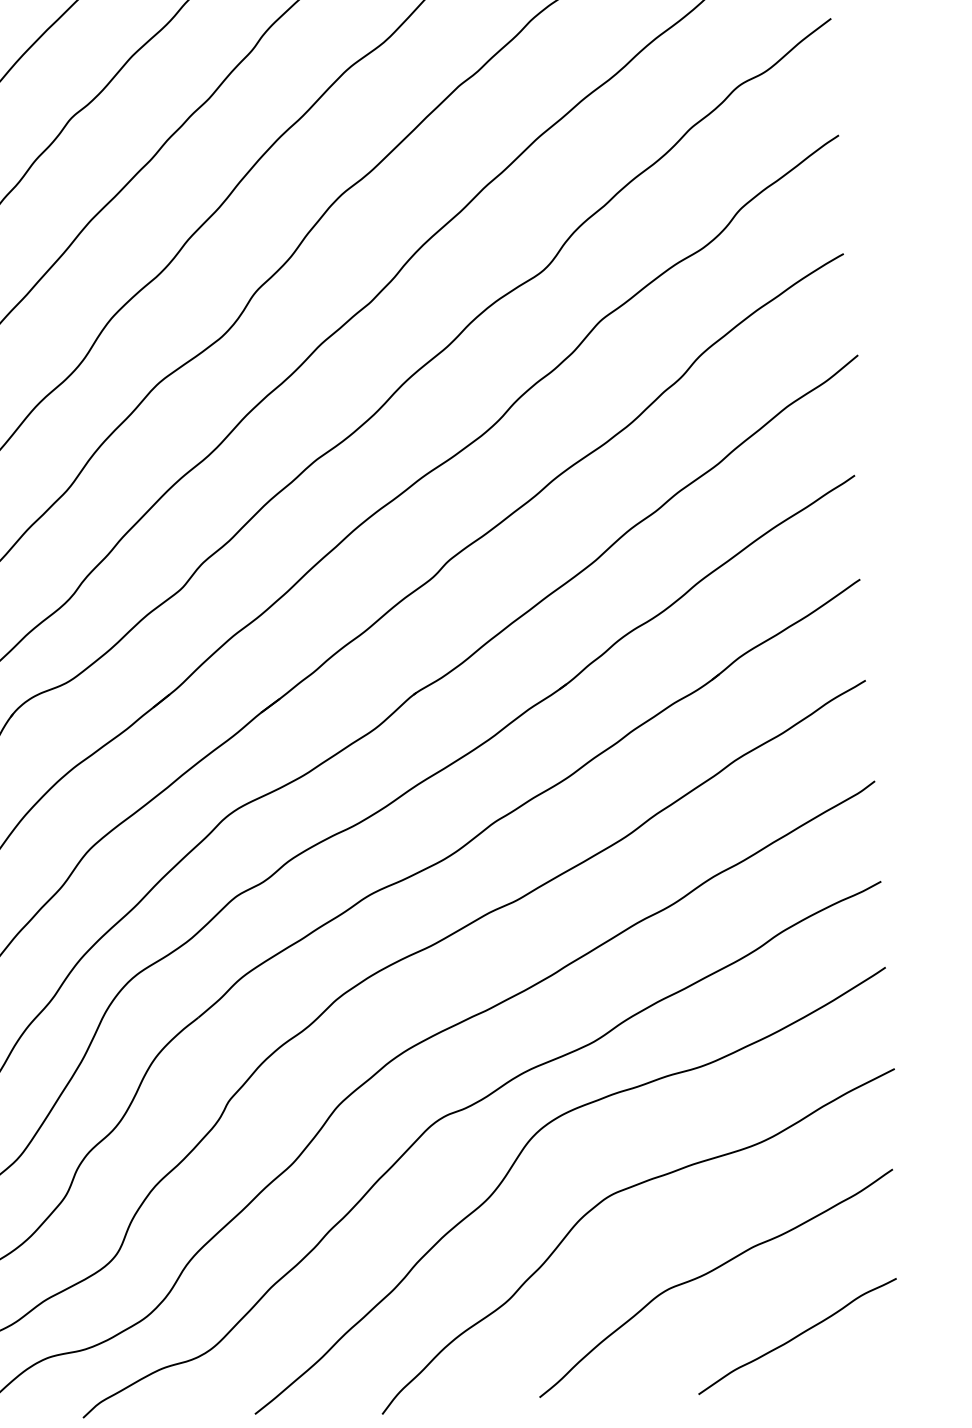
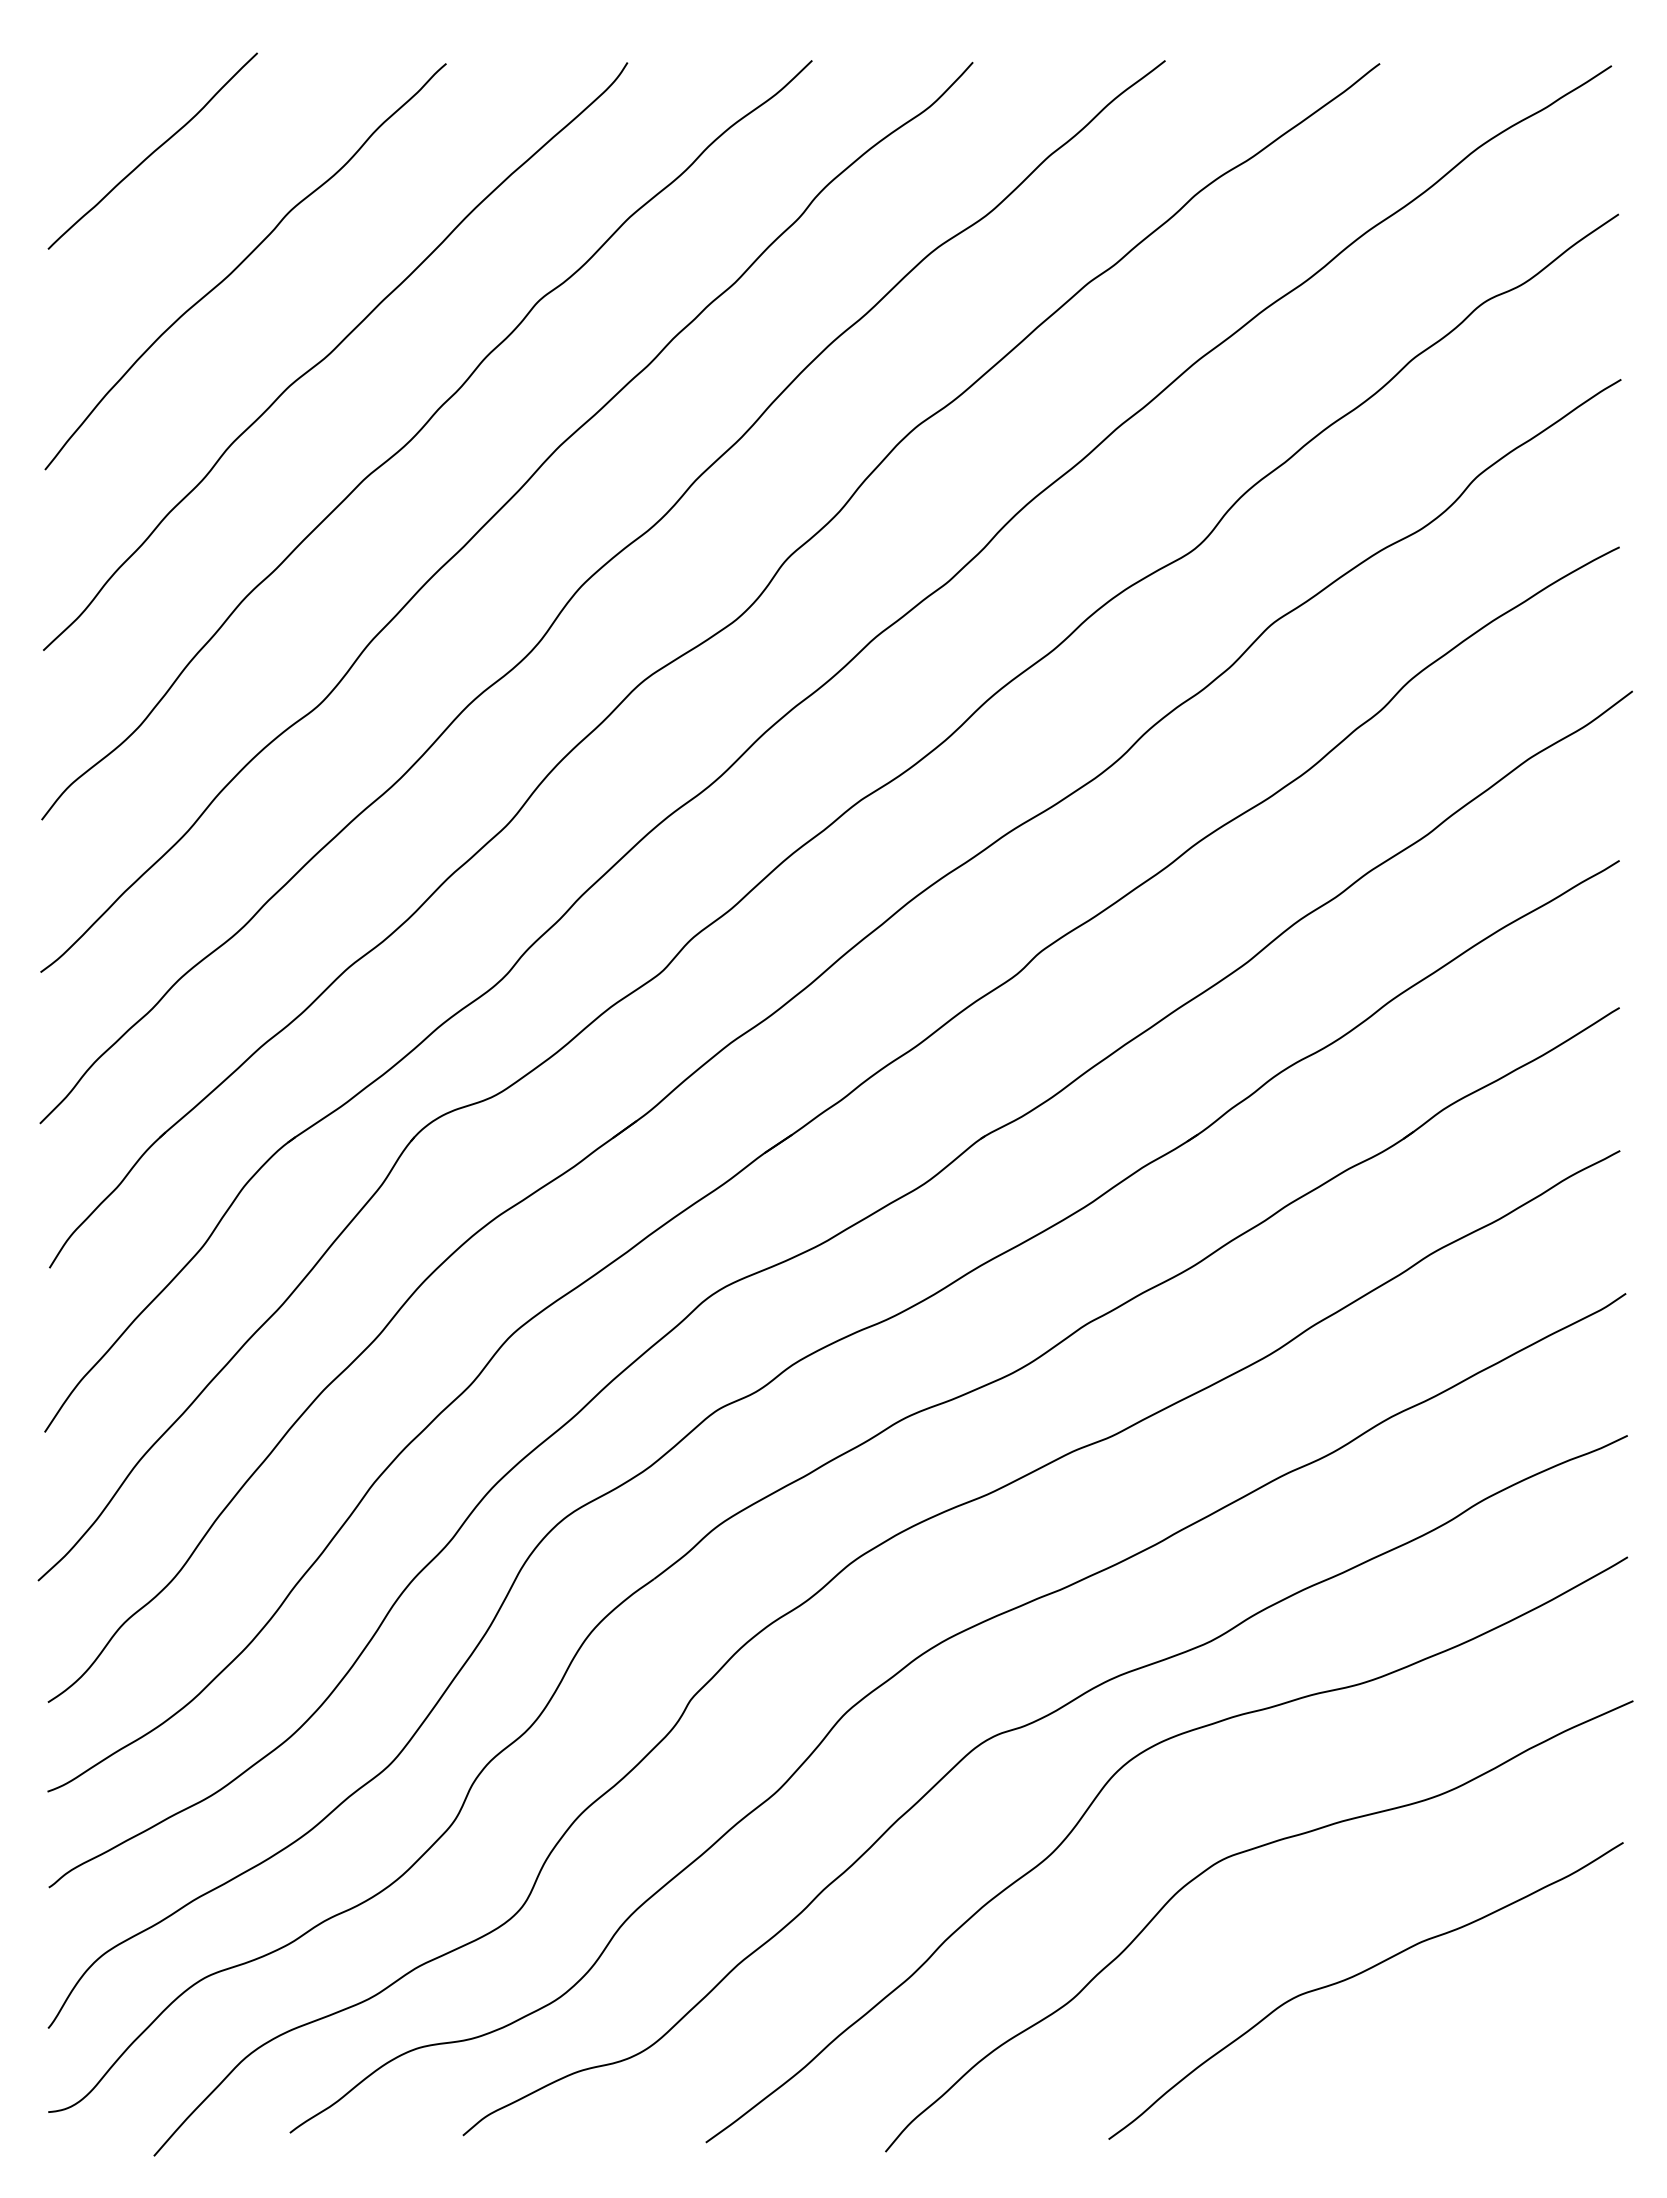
curve: (797, 1336) -> (1477, 2071), removed

